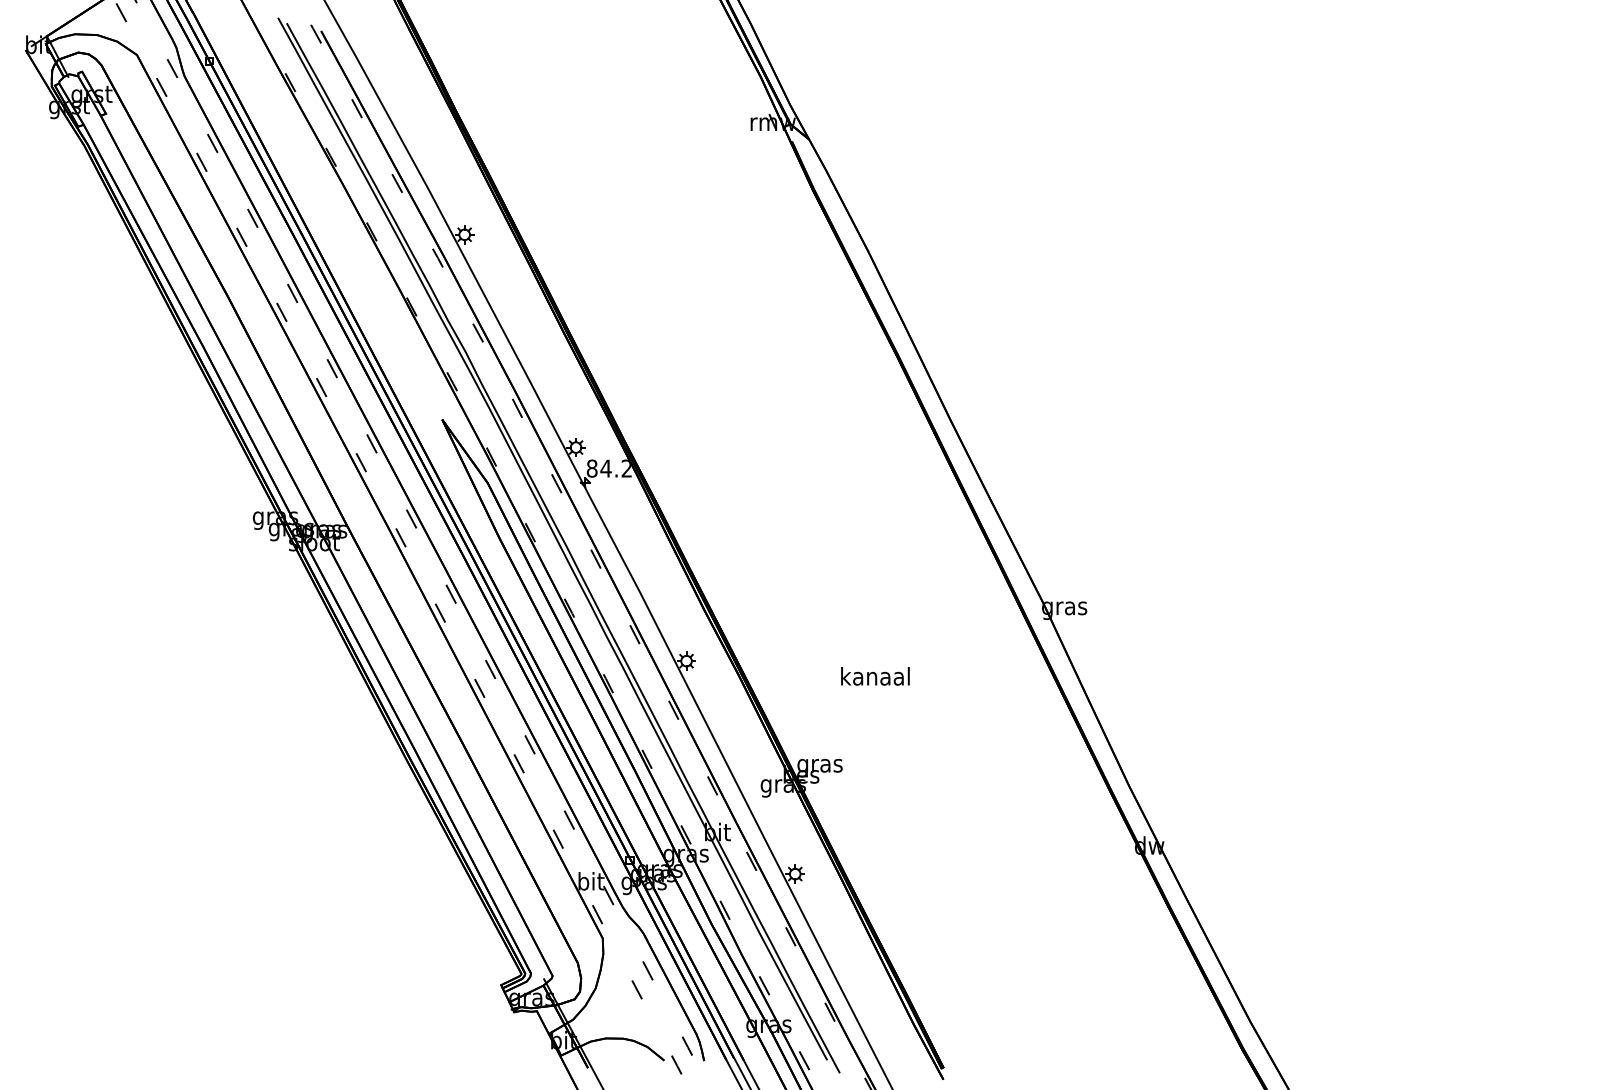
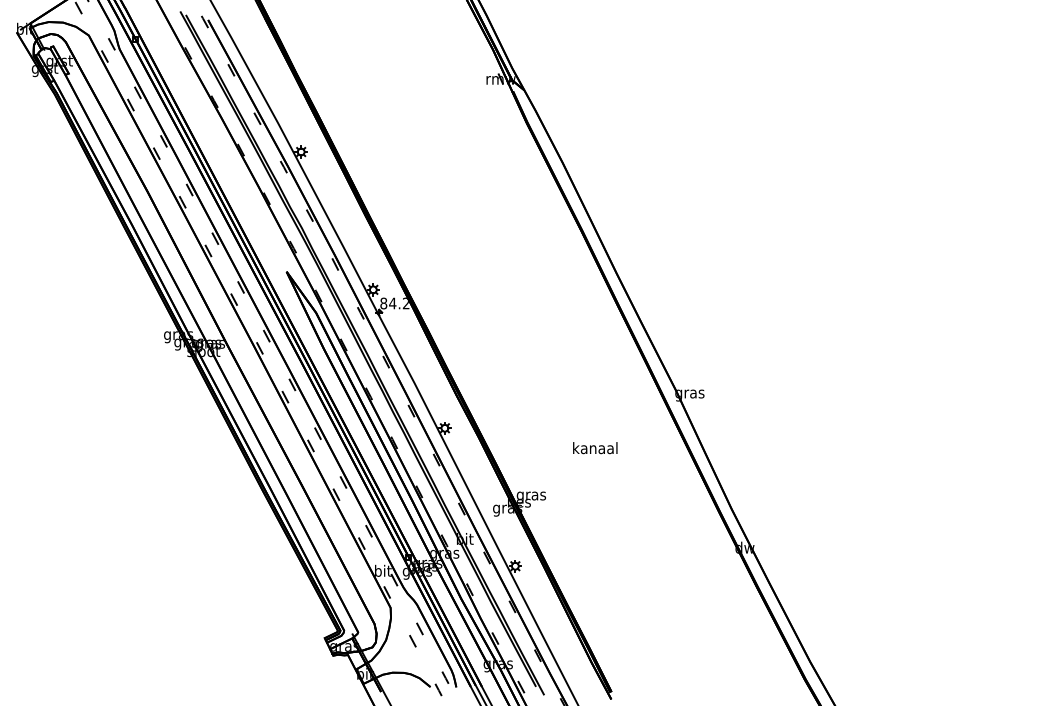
text: (875, 676) -> (595, 448), moved

